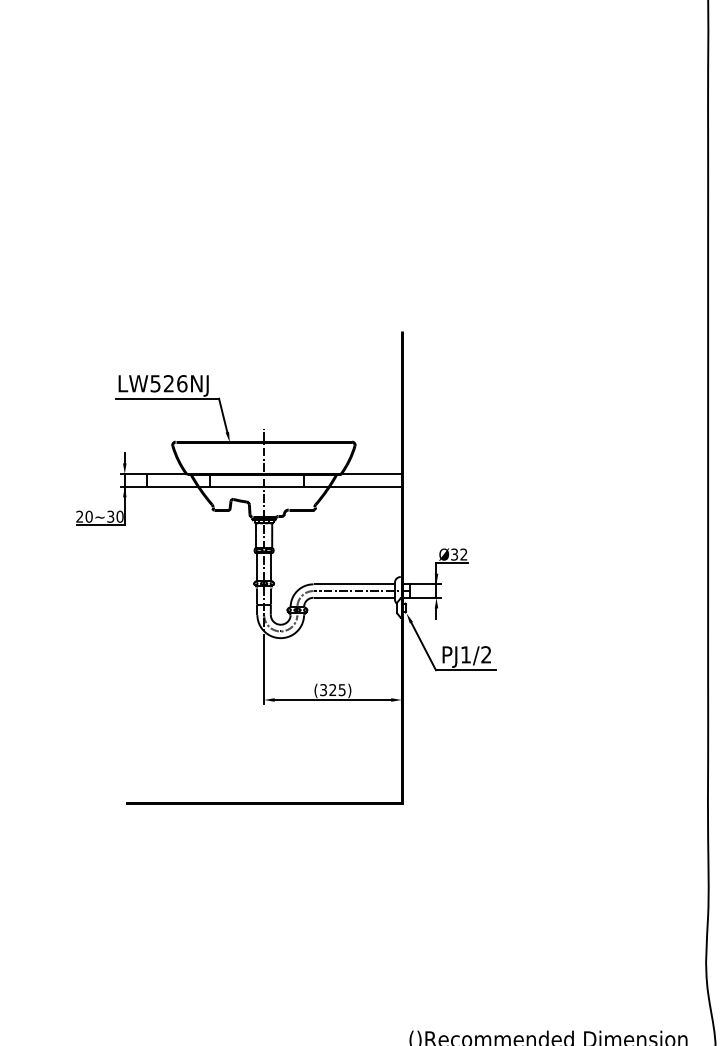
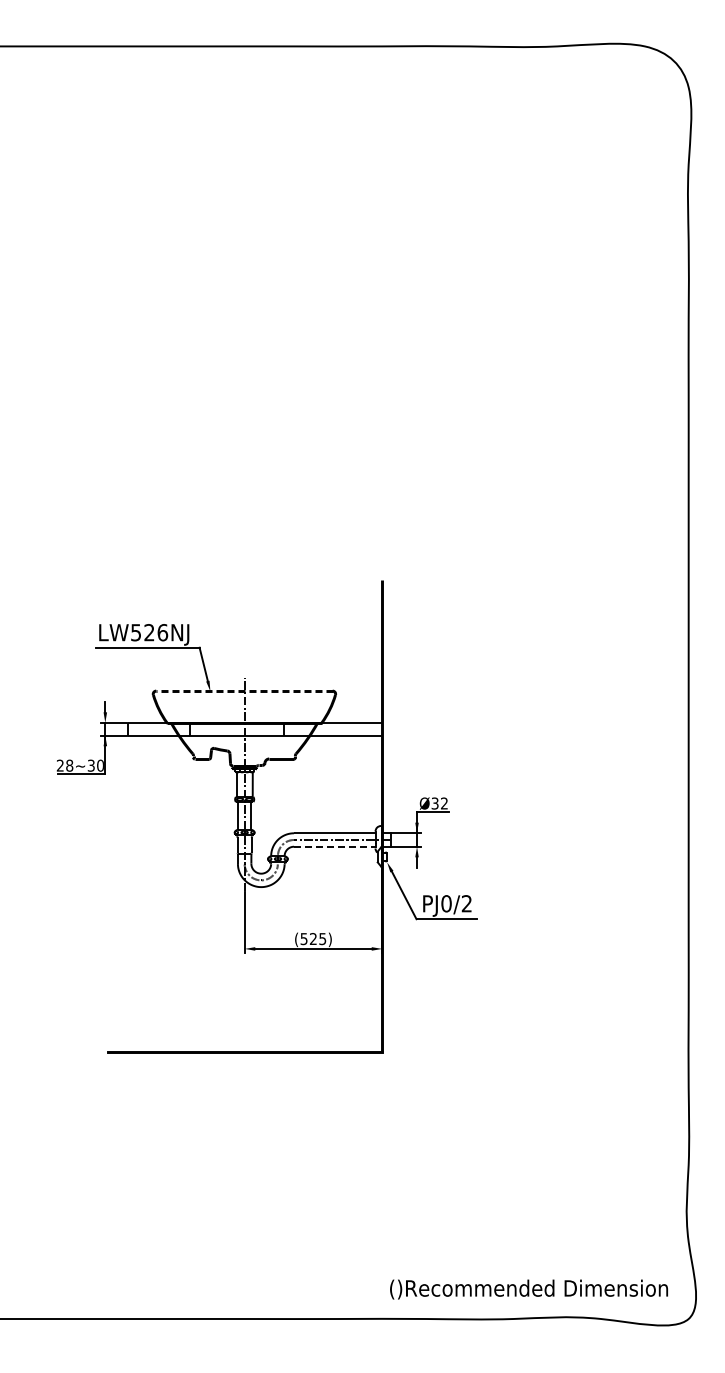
line: (262, 442) -> (243, 691), solid -> dashed
text: (88, 516) -> (69, 765), 20~30 -> 28~30
line: (353, 597) -> (334, 846), solid -> dashed
text: (465, 654) -> (446, 903), PJ1/2 -> PJ0/2
text: (323, 689) -> (304, 938), (325) -> (525)

